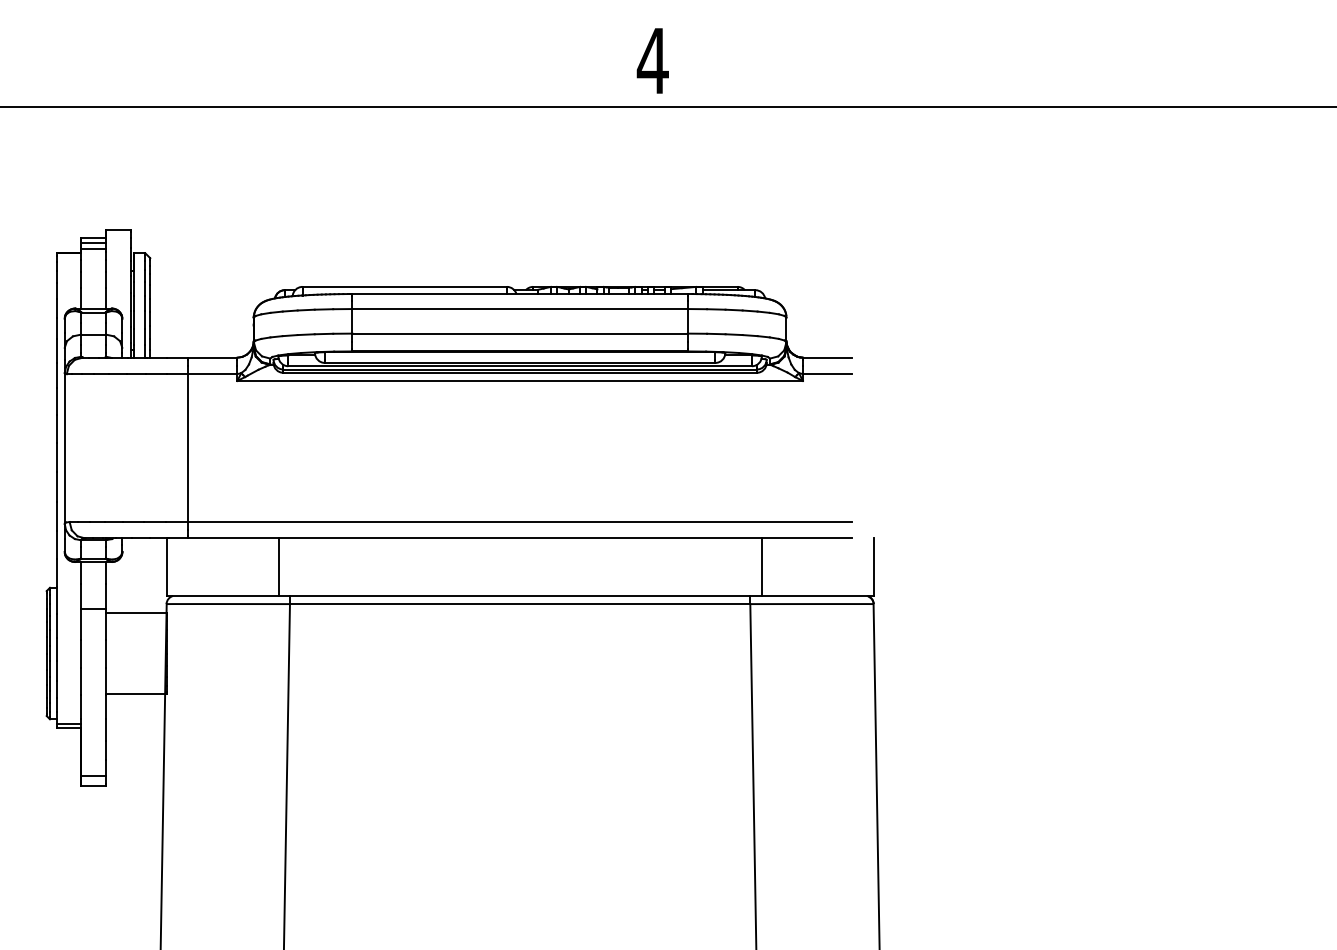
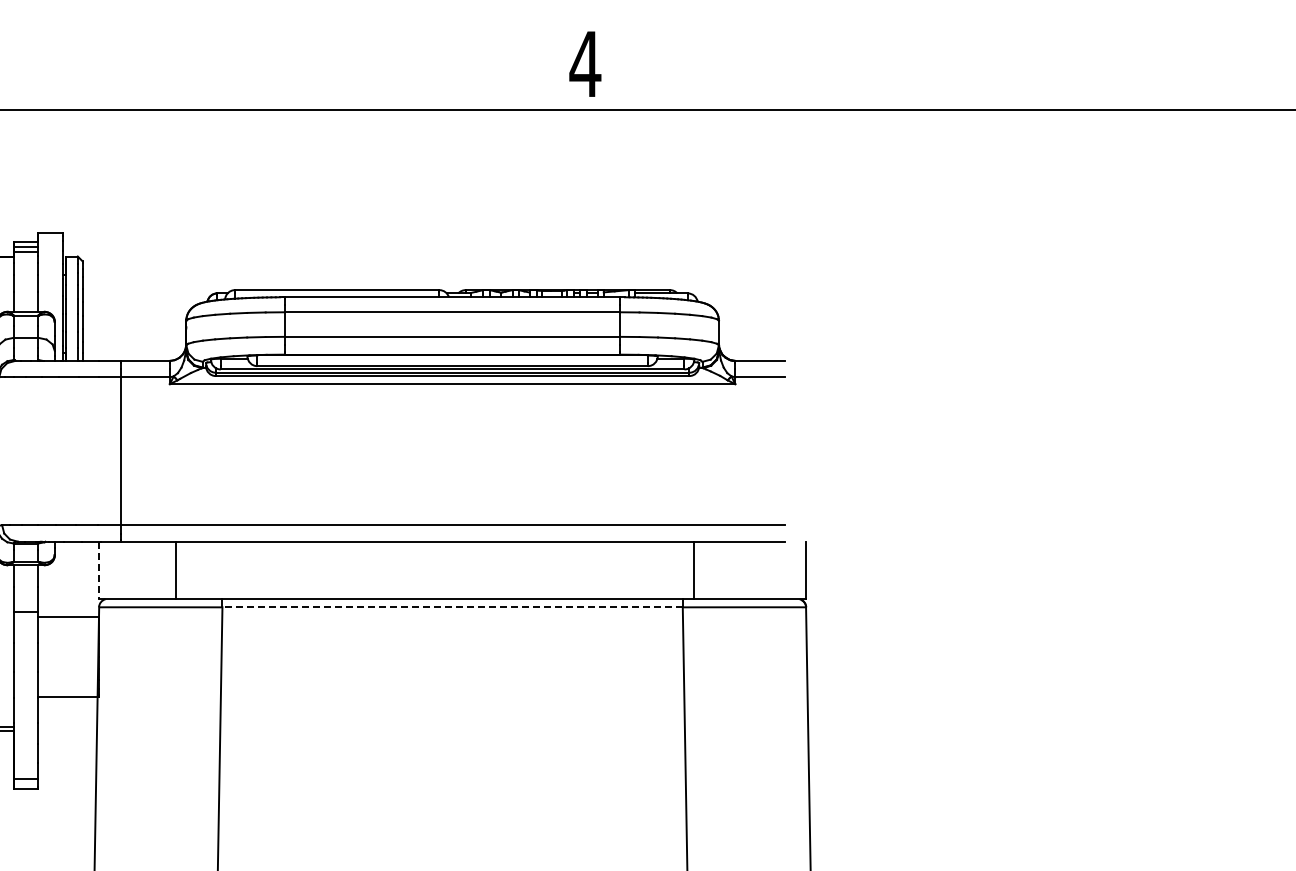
line: (166, 567) -> (98, 570), solid -> dashed
line: (278, 567) -> (175, 570), moved
line: (519, 604) -> (451, 607), solid -> dashed

